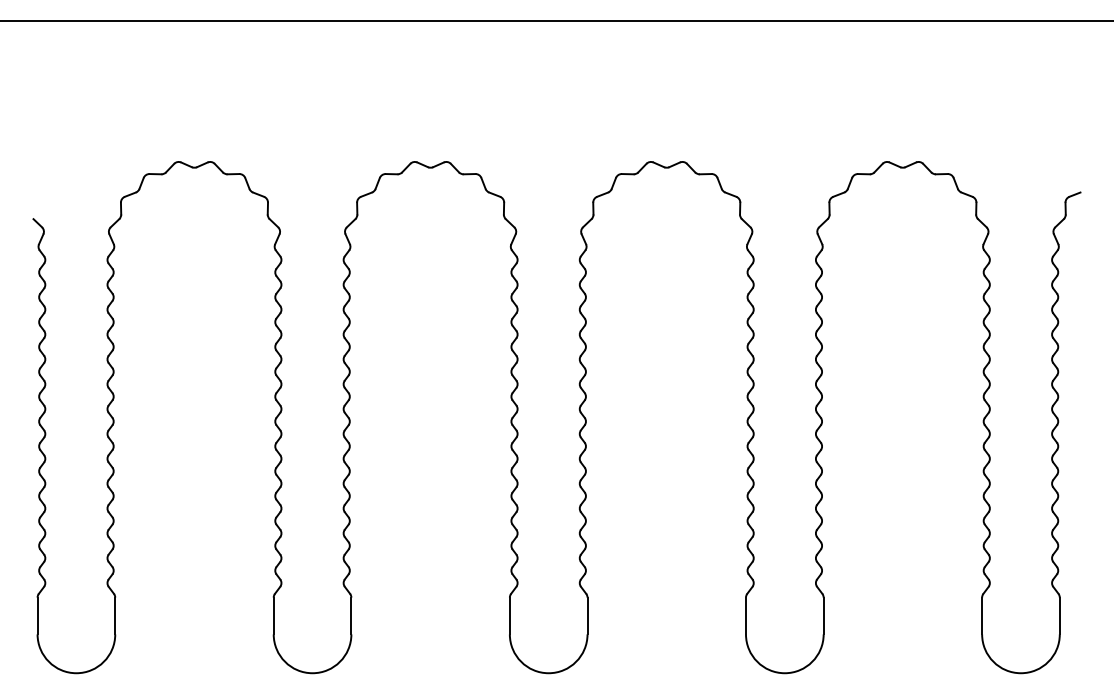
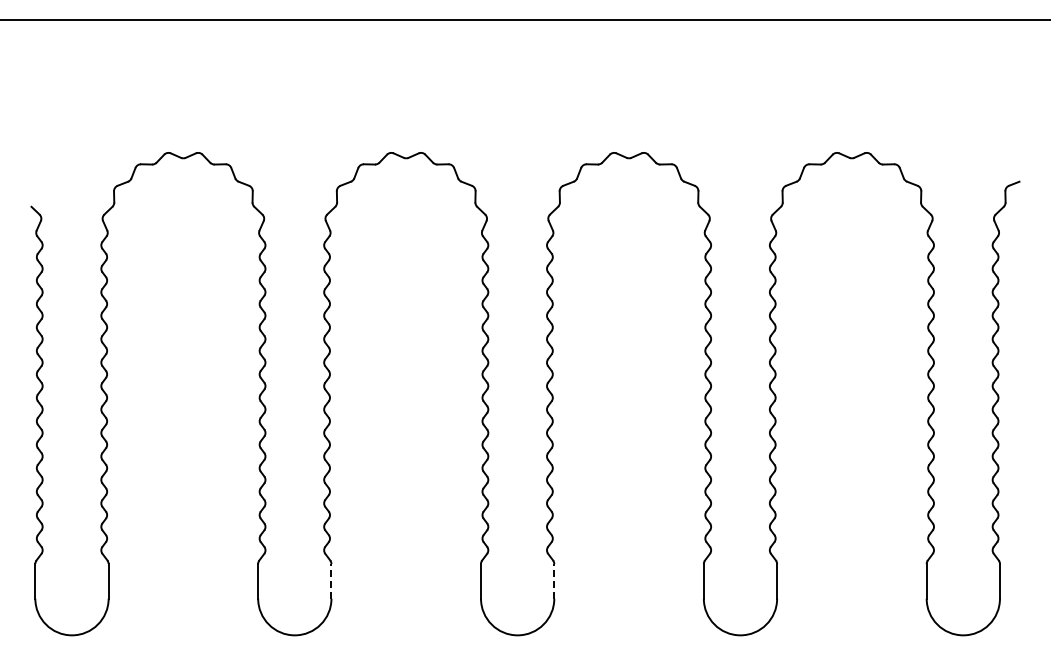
line: (351, 615) -> (331, 580), solid -> dashed
line: (587, 615) -> (554, 580), solid -> dashed

